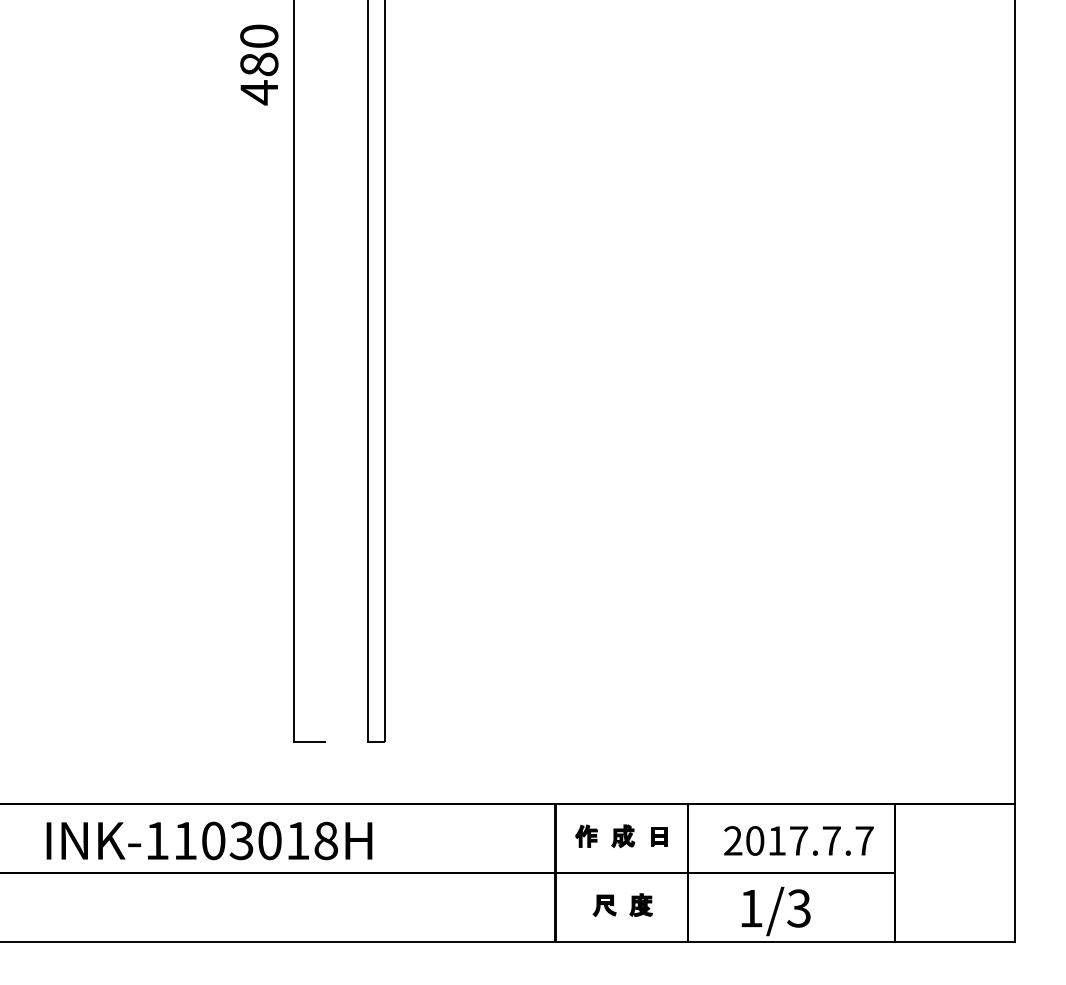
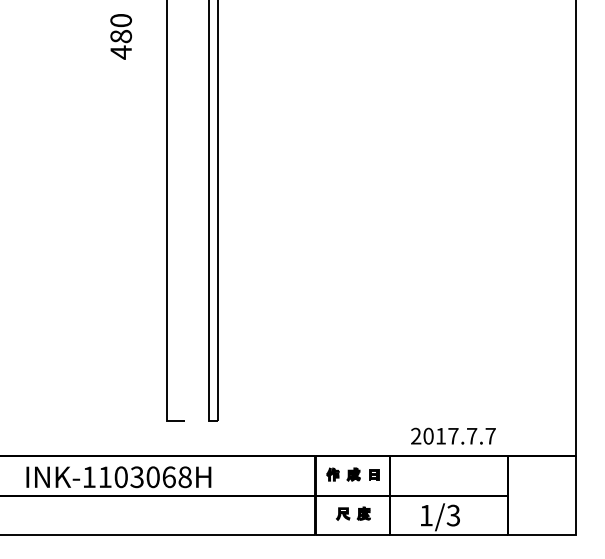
text: (258, 64) -> (120, 36), moved
text: (799, 839) -> (453, 435), moved
text: (296, 841) -> (168, 477), INK-1103018H -> INK-1103068H

